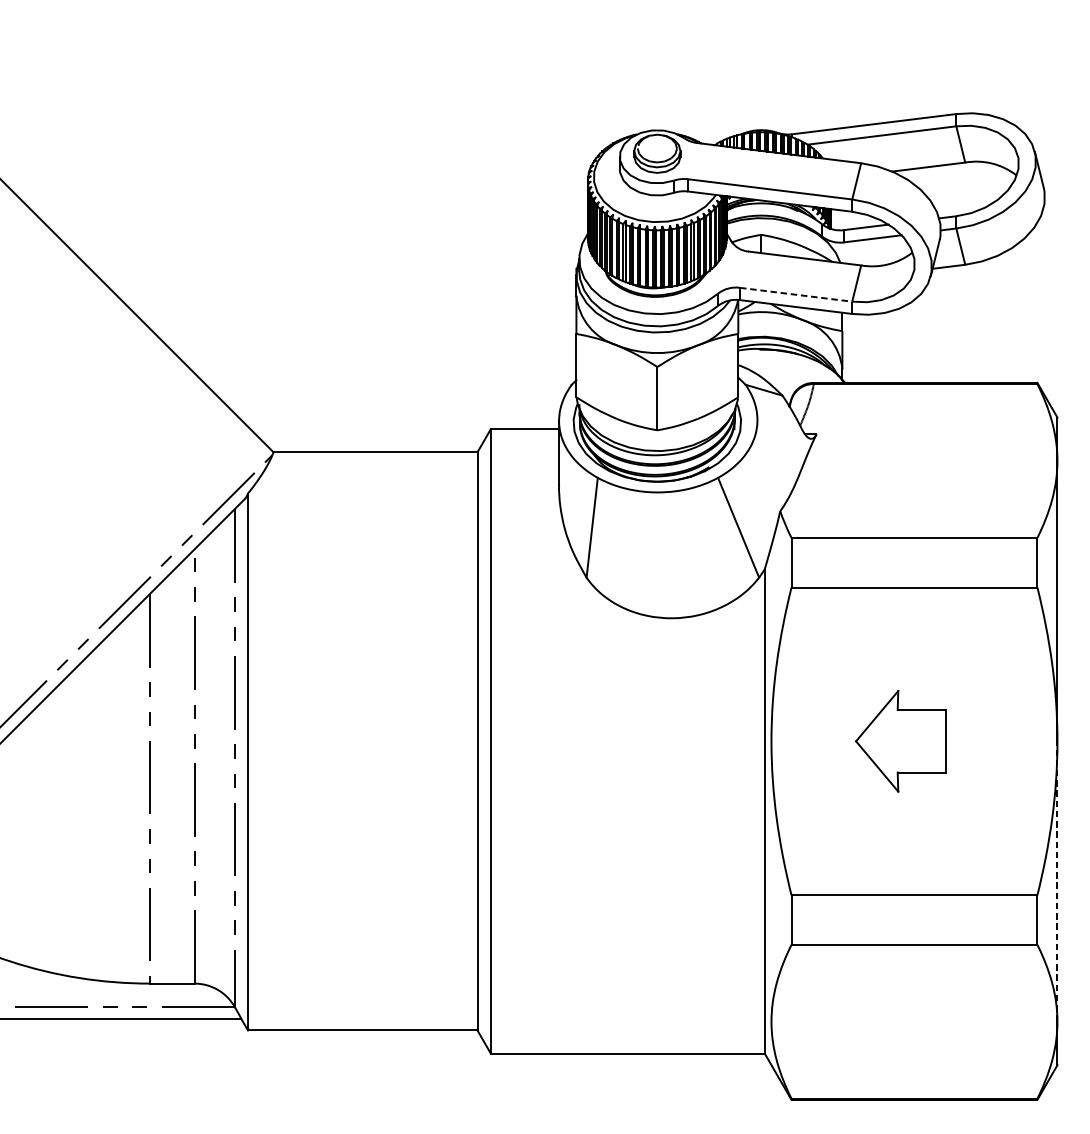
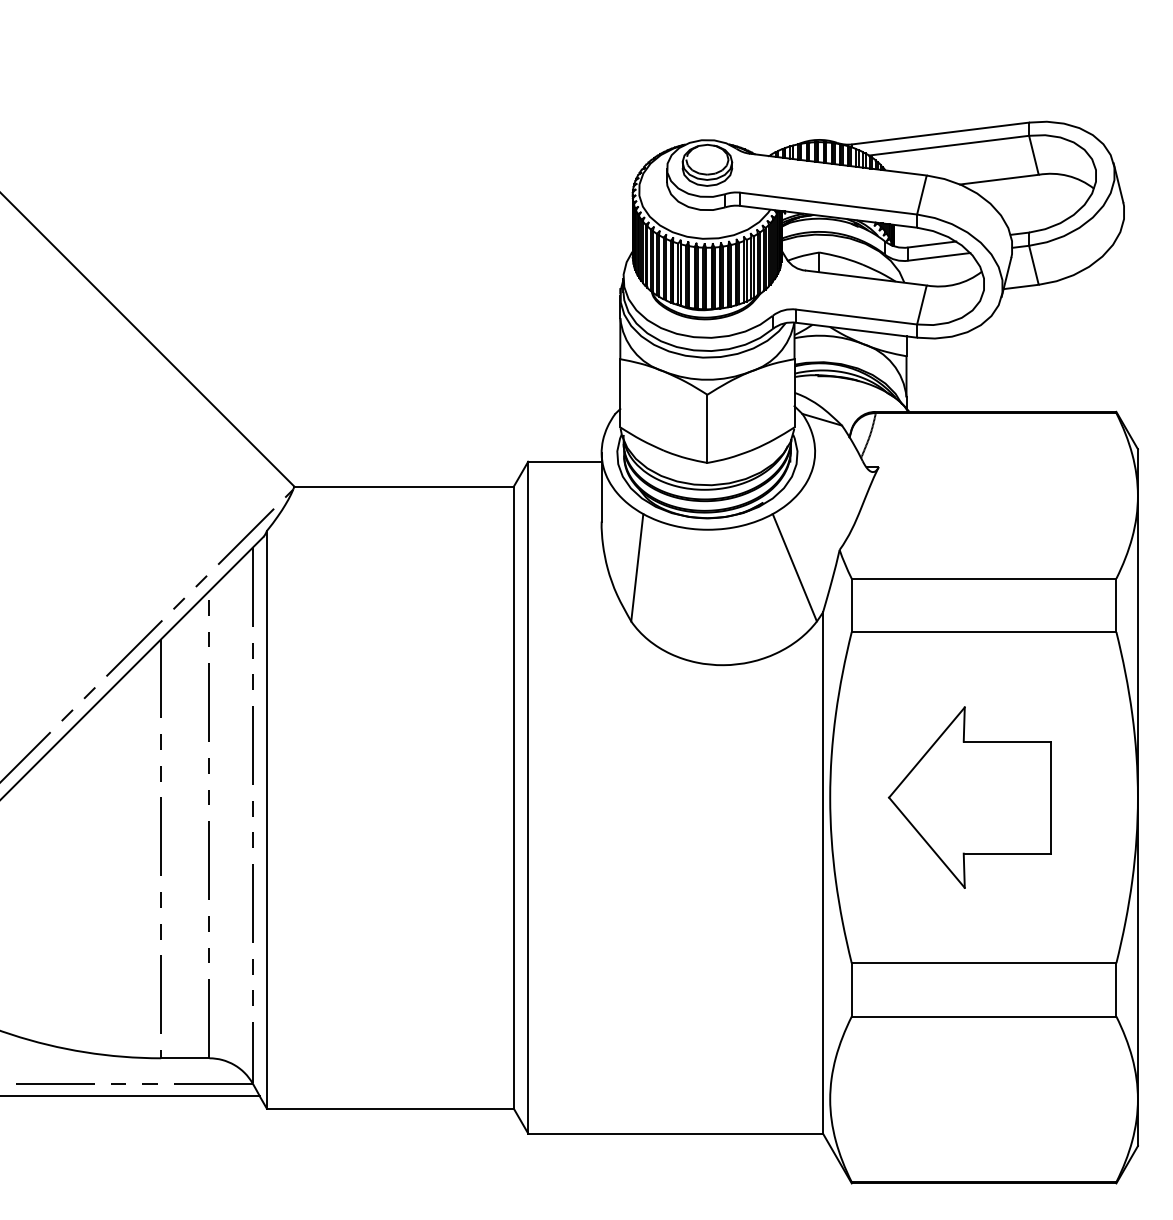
line: (795, 295) -> (856, 317), dashed -> solid
part: (900, 741) -> (969, 797), size x1.67
line: (1057, 881) -> (1137, 948), dashed -> solid

